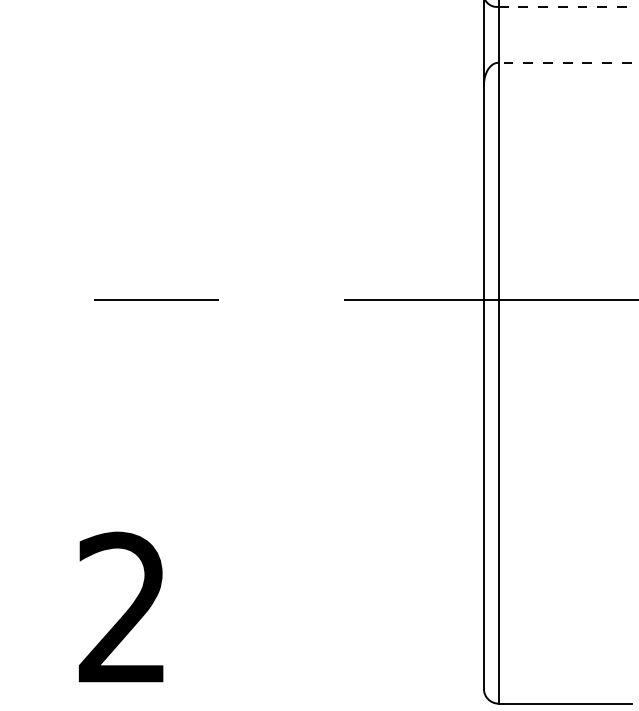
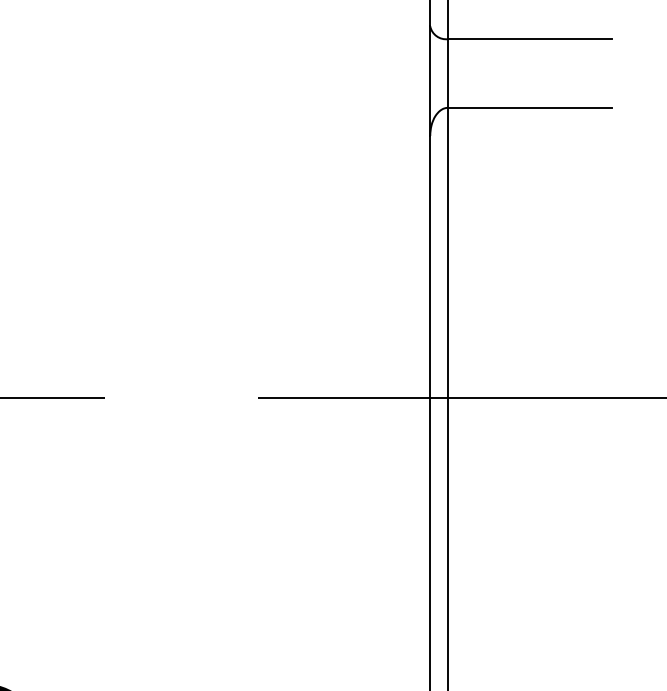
line: (565, 6) -> (530, 38), dashed -> solid
line: (565, 62) -> (530, 107), dashed -> solid

